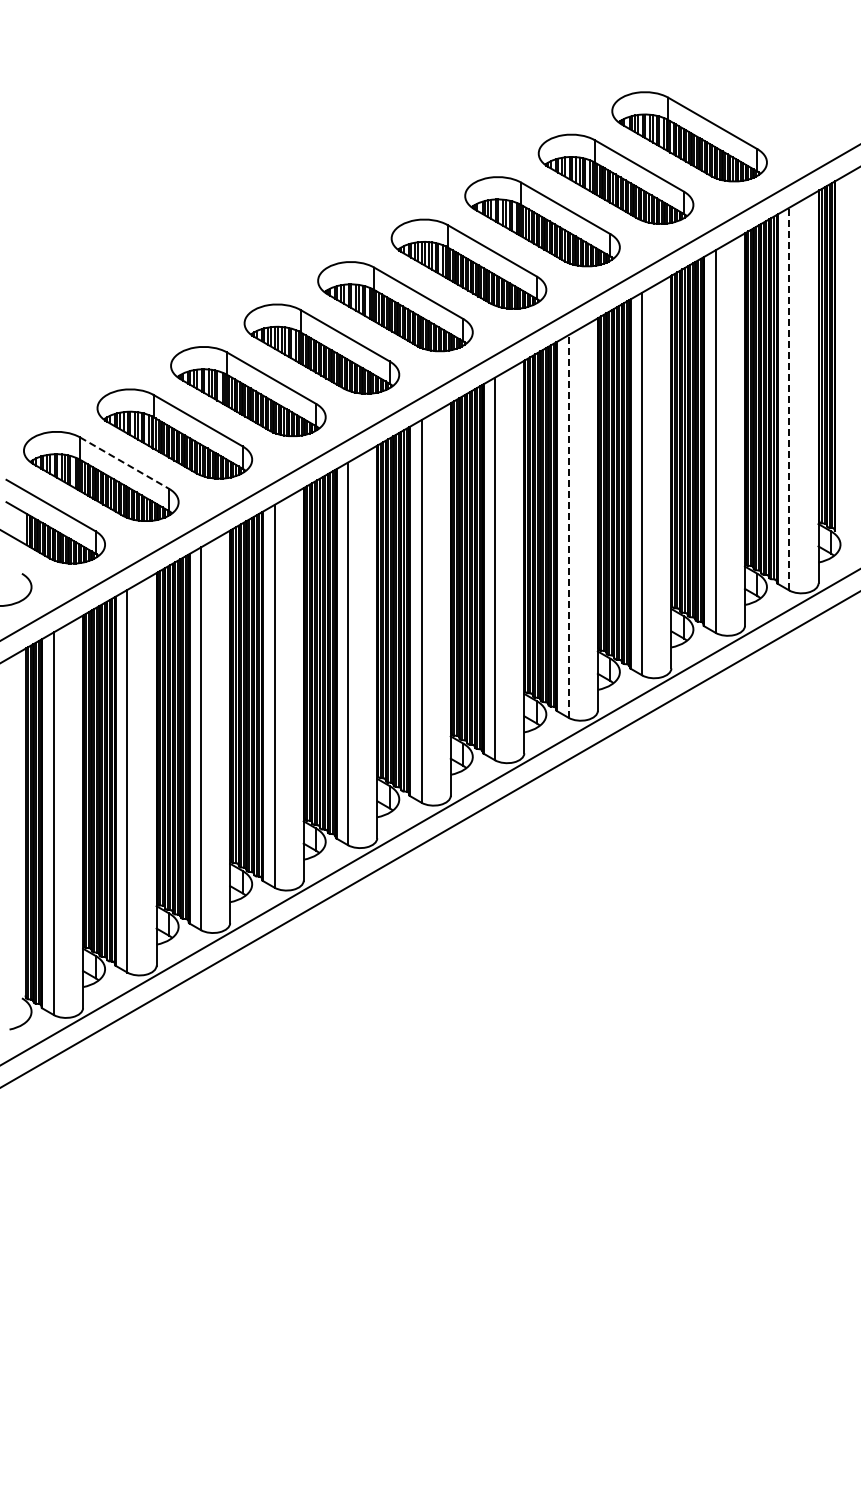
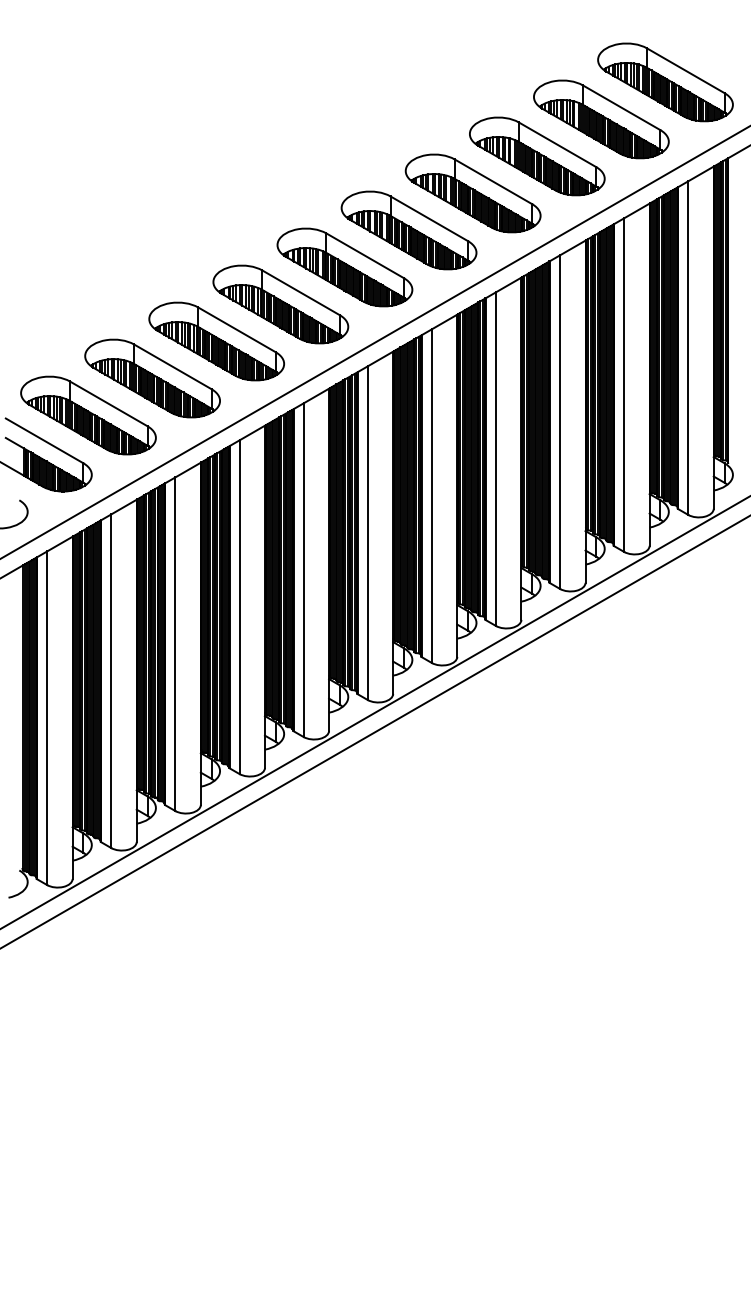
part: (763, 93) -> (665, 81), added
line: (789, 398) -> (688, 347), dashed -> solid
line: (124, 463) -> (108, 404), dashed -> solid
line: (568, 526) -> (495, 459), dashed -> solid

